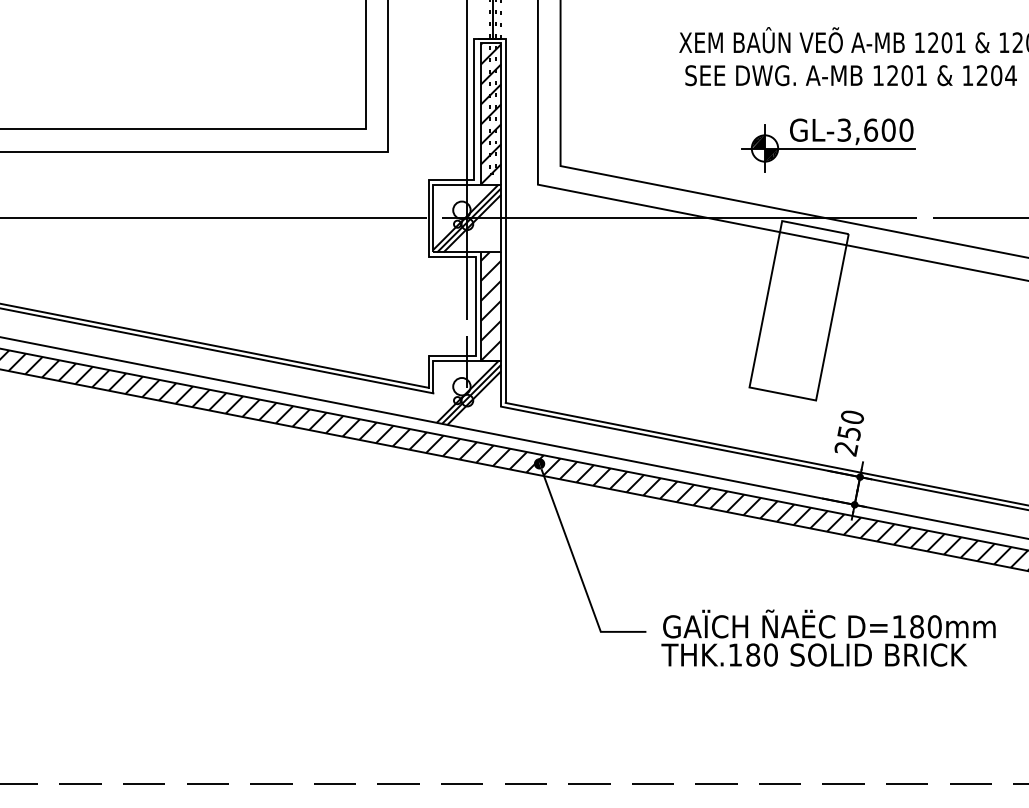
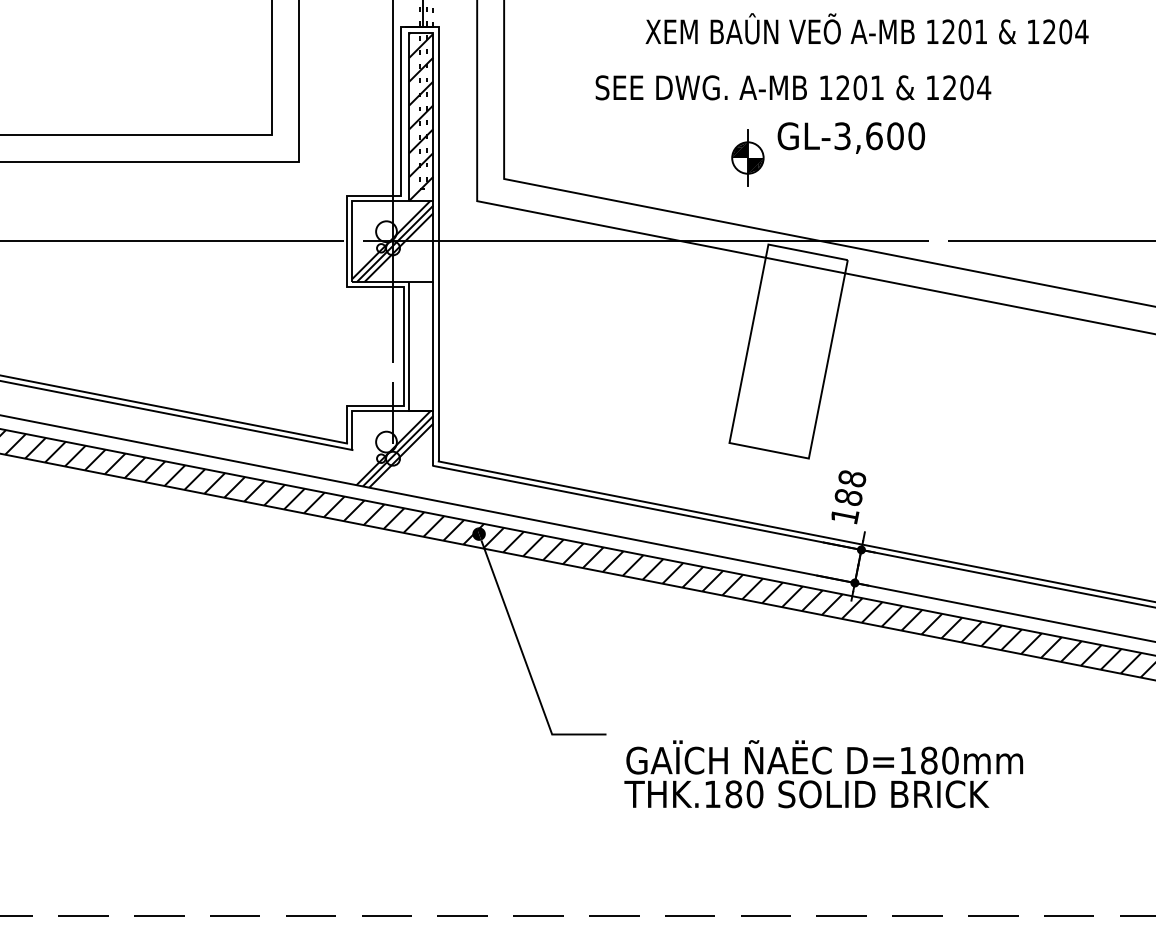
text: (850, 75) -> (792, 87), moved
line: (828, 148) -> (823, 158), removed
hatch: (490, 306) -> (420, 346), removed
text: (848, 433) -> (847, 497), 250 -> 188
text: (828, 637) -> (823, 773), moved

